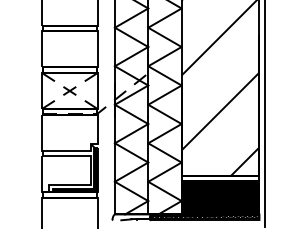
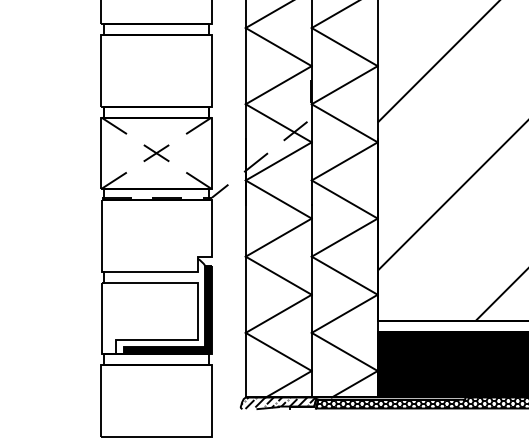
hatch: (131, 217) -> (278, 403), added

